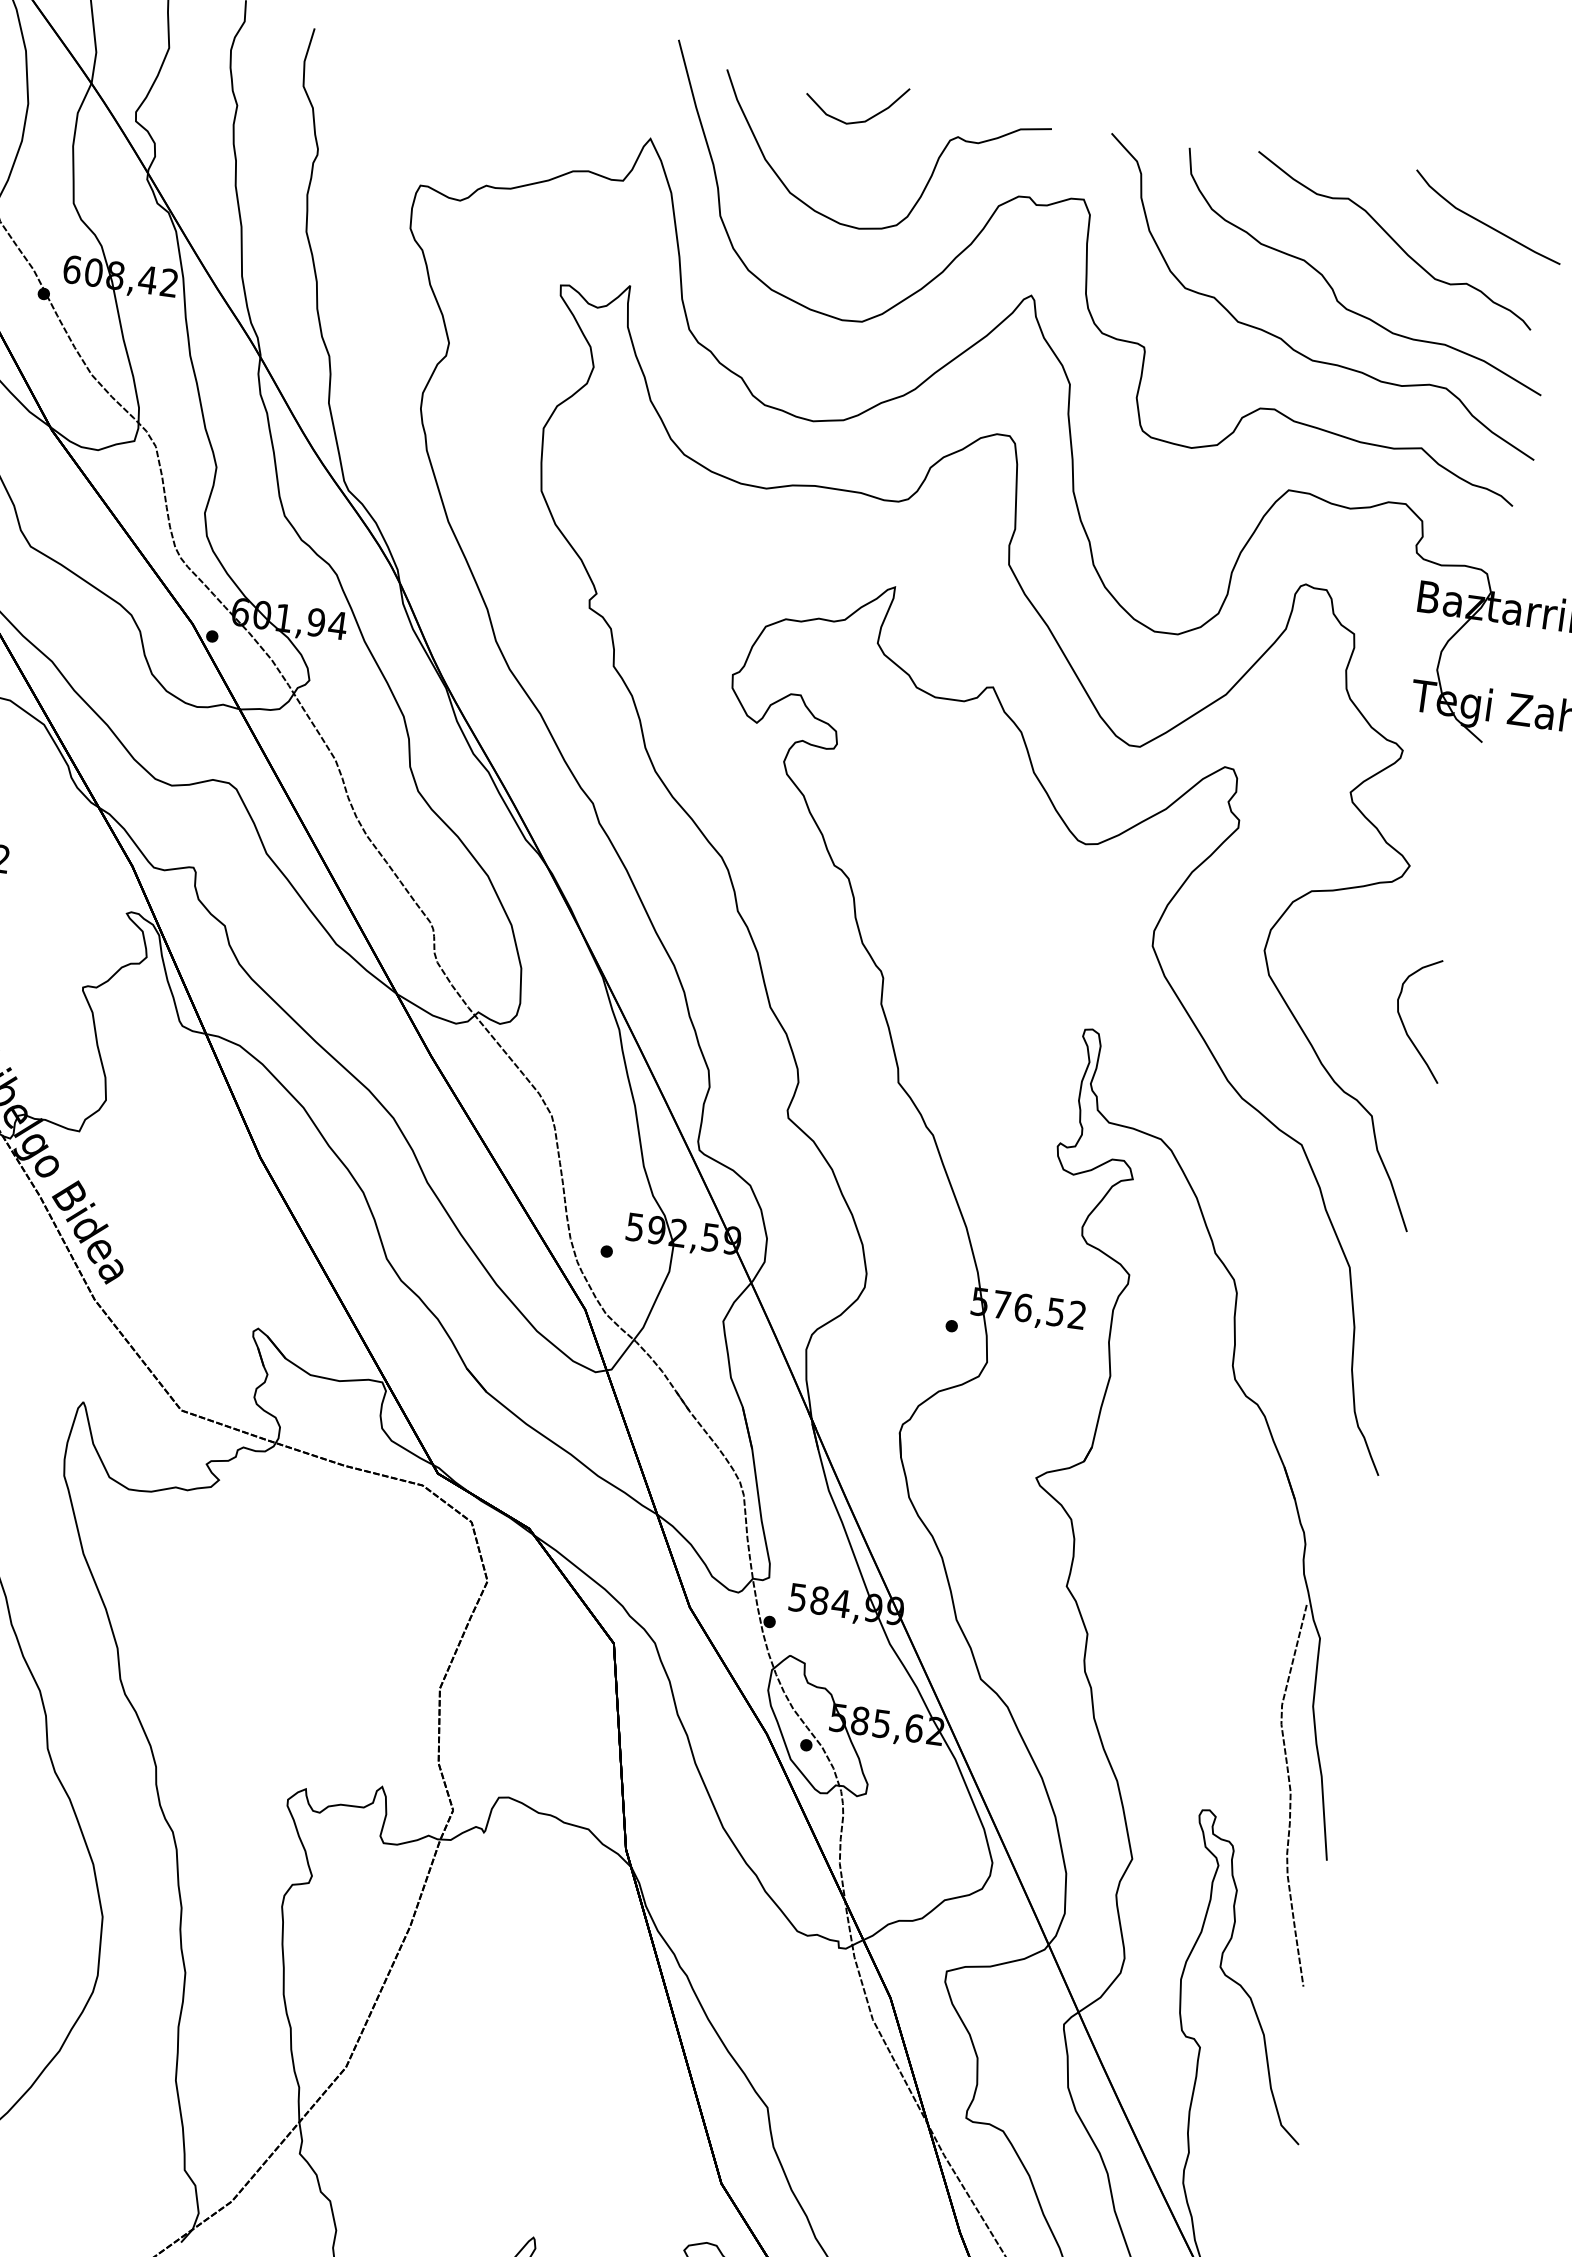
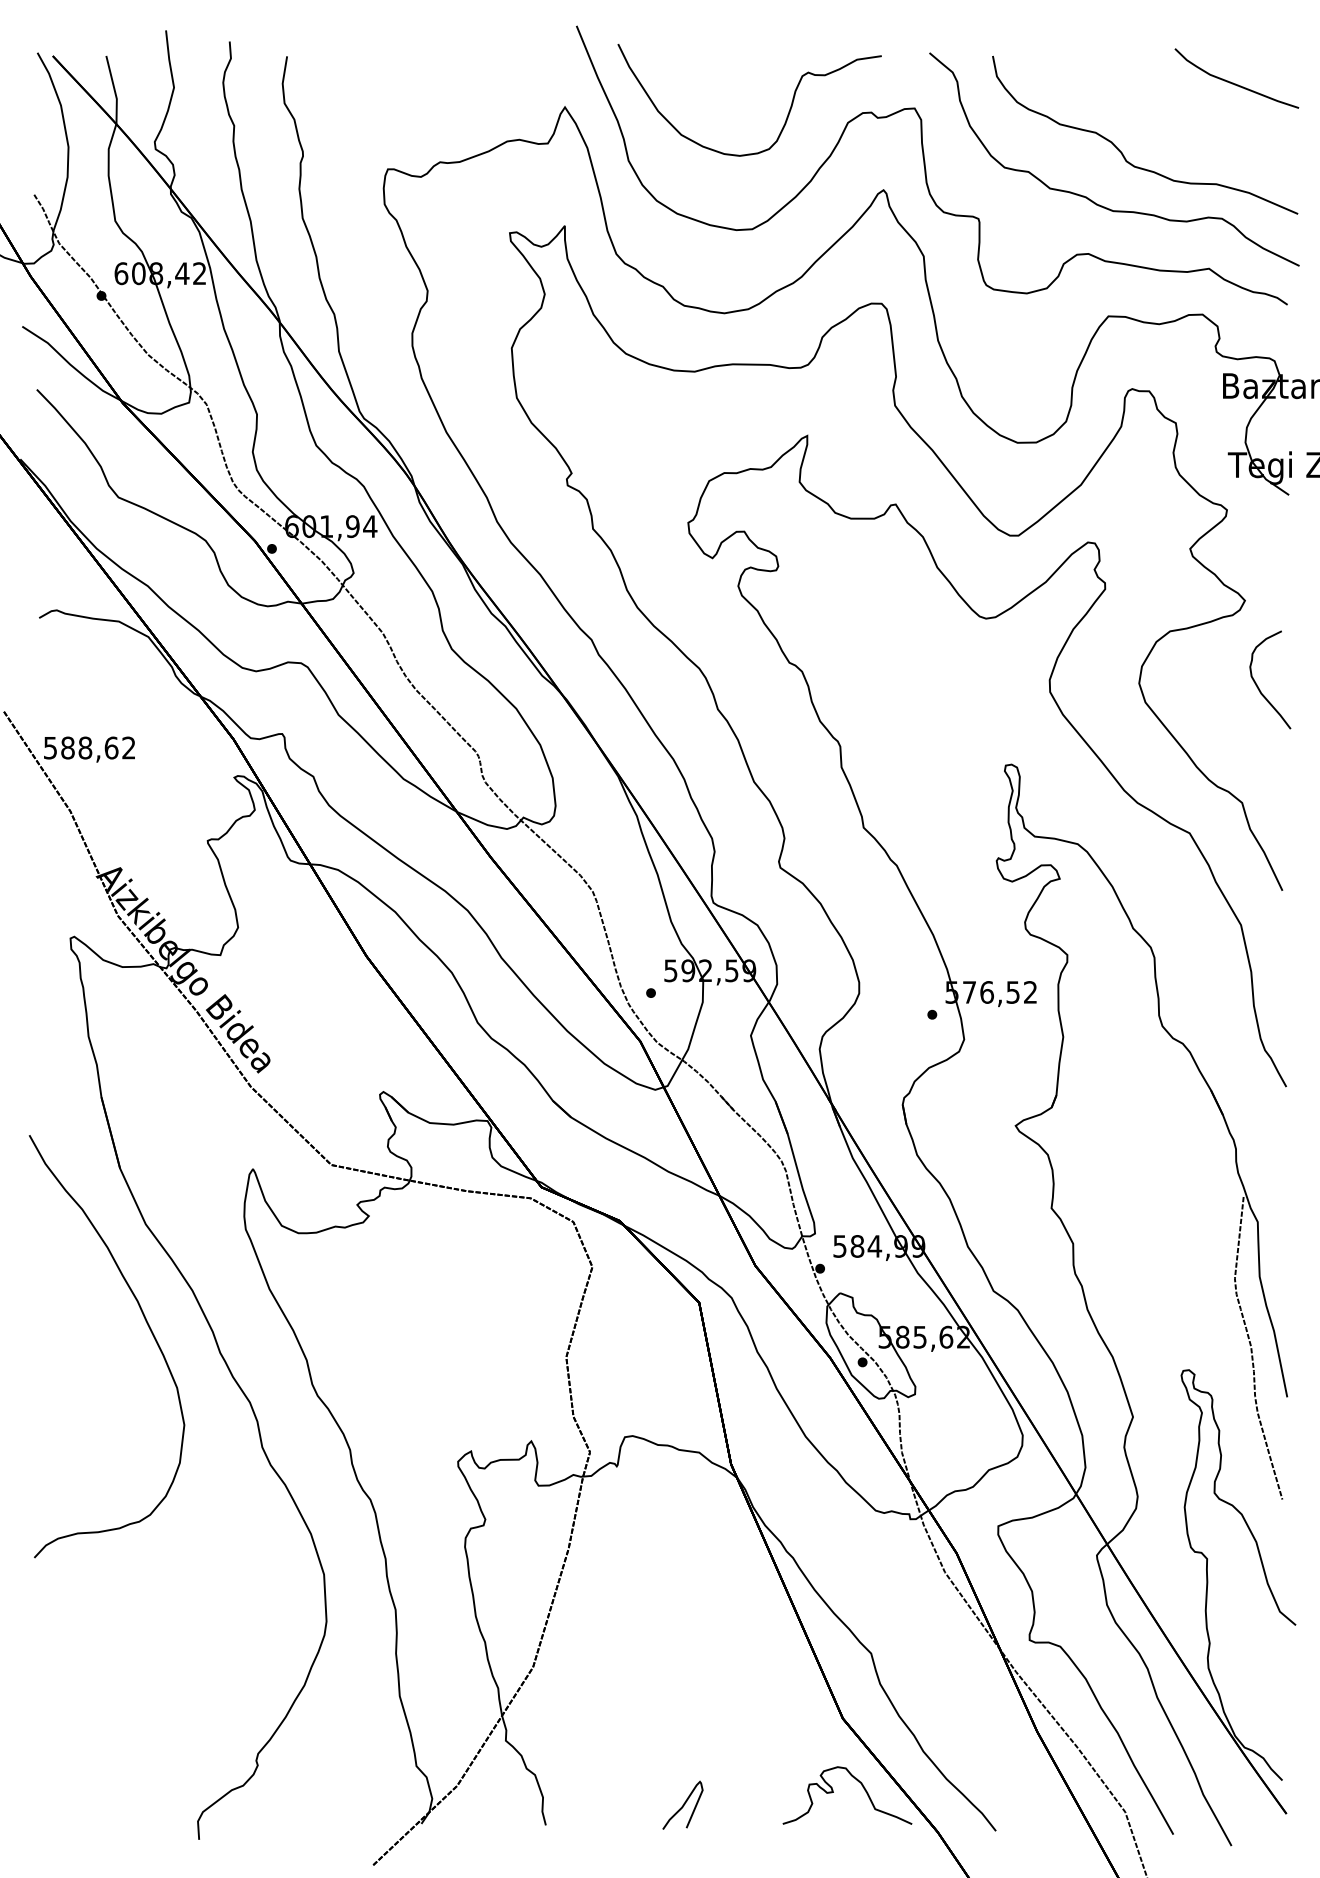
curve: (858, 120) -> (727, 70), removed
curve: (1395, 239) -> (1165, 106), removed
curve: (1404, 1025) -> (1258, 686), moved

